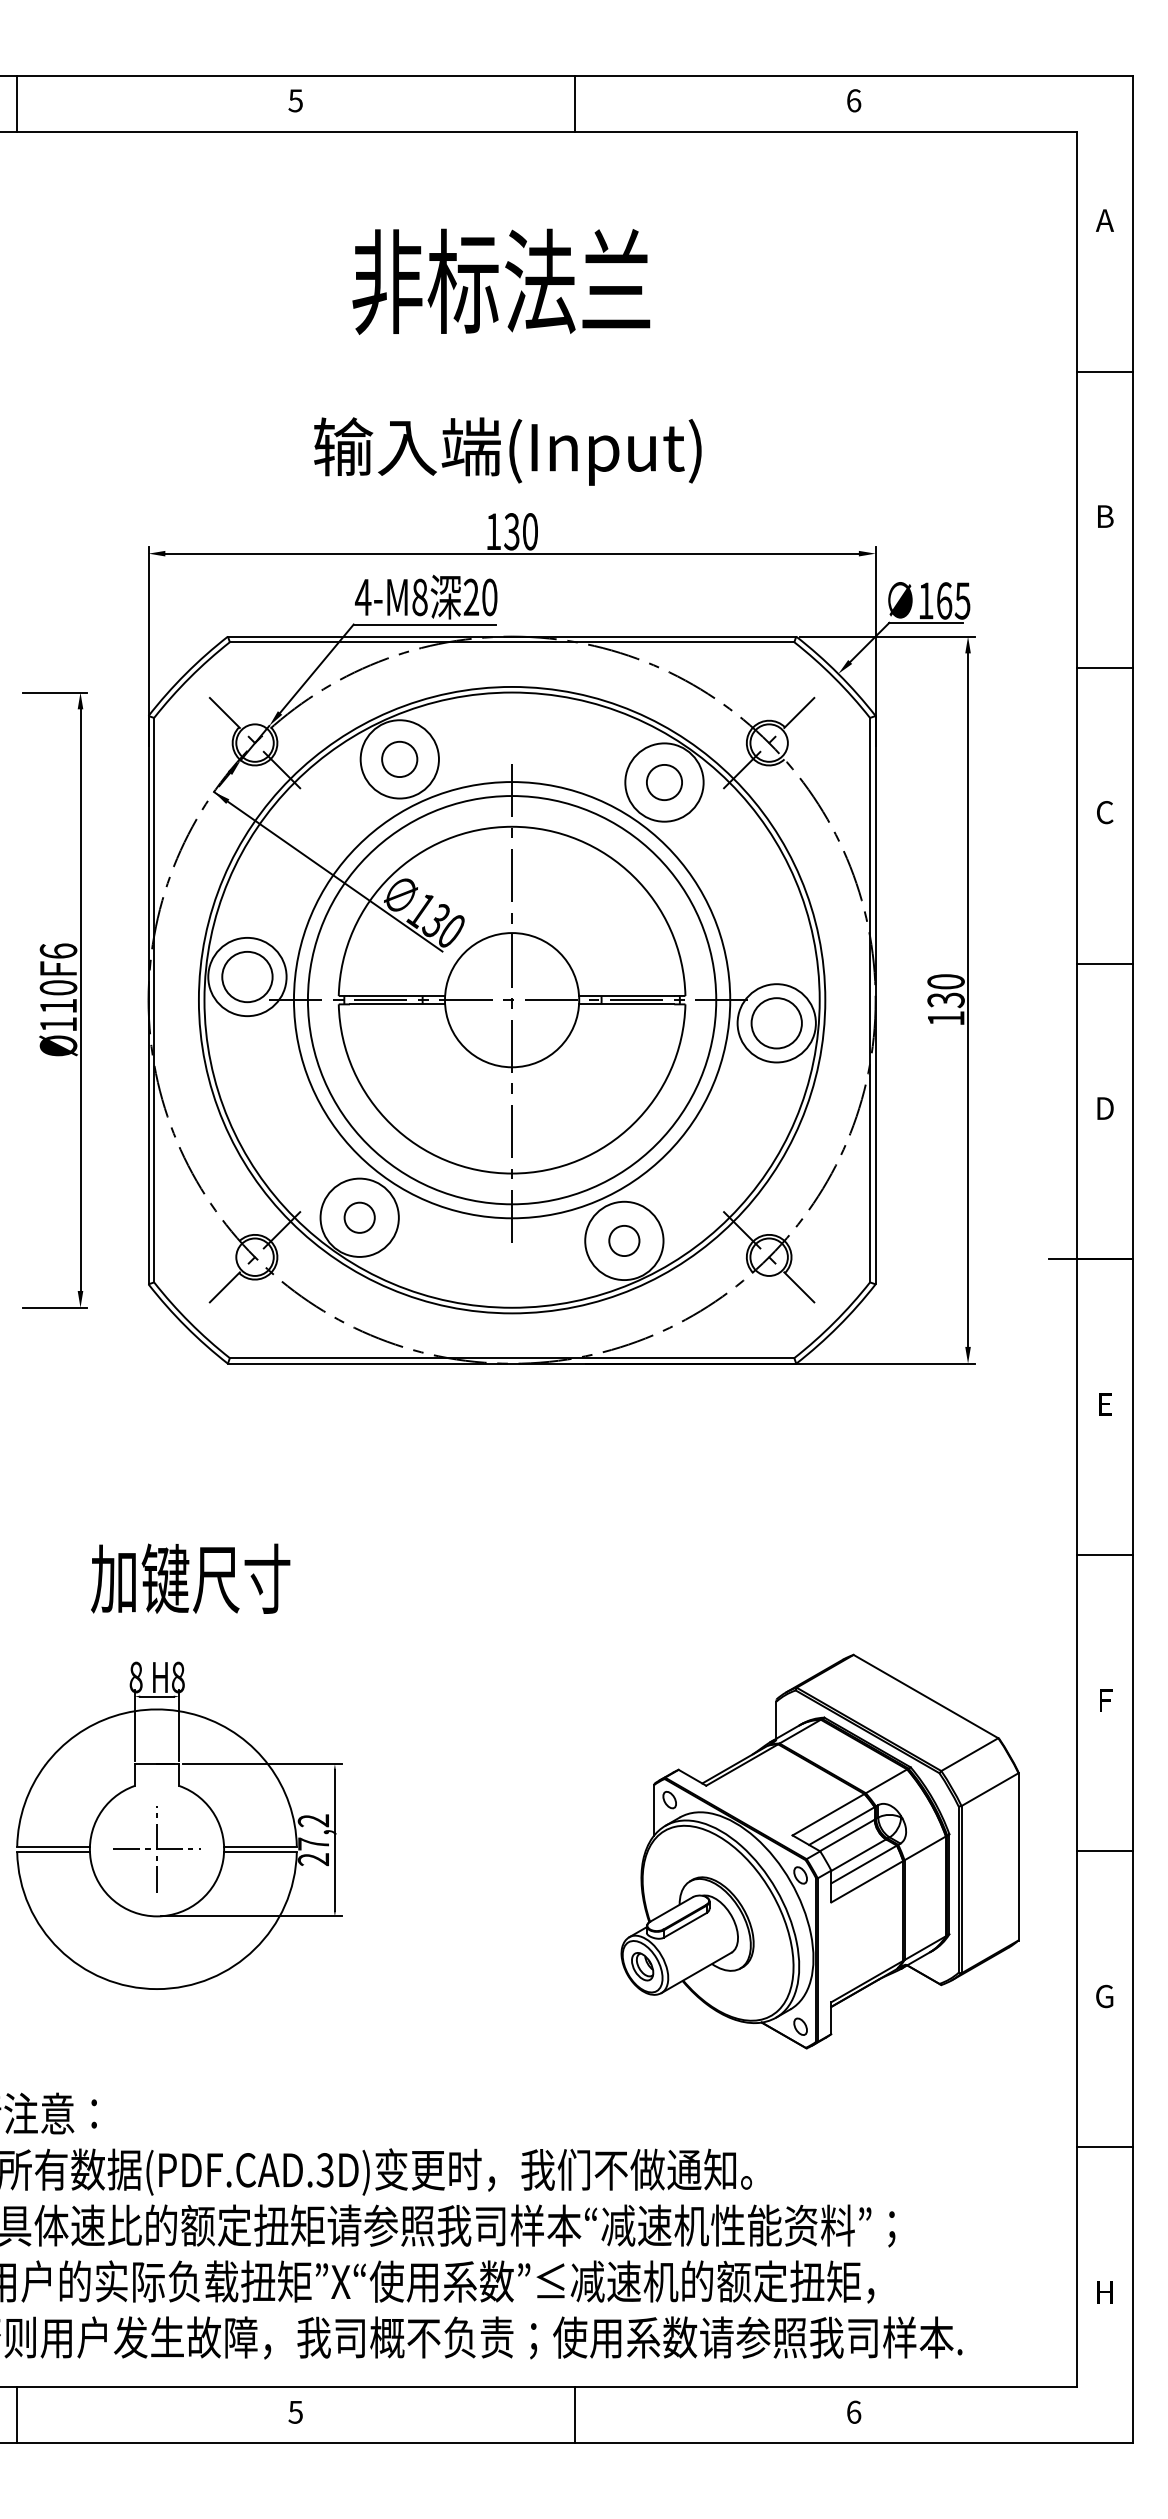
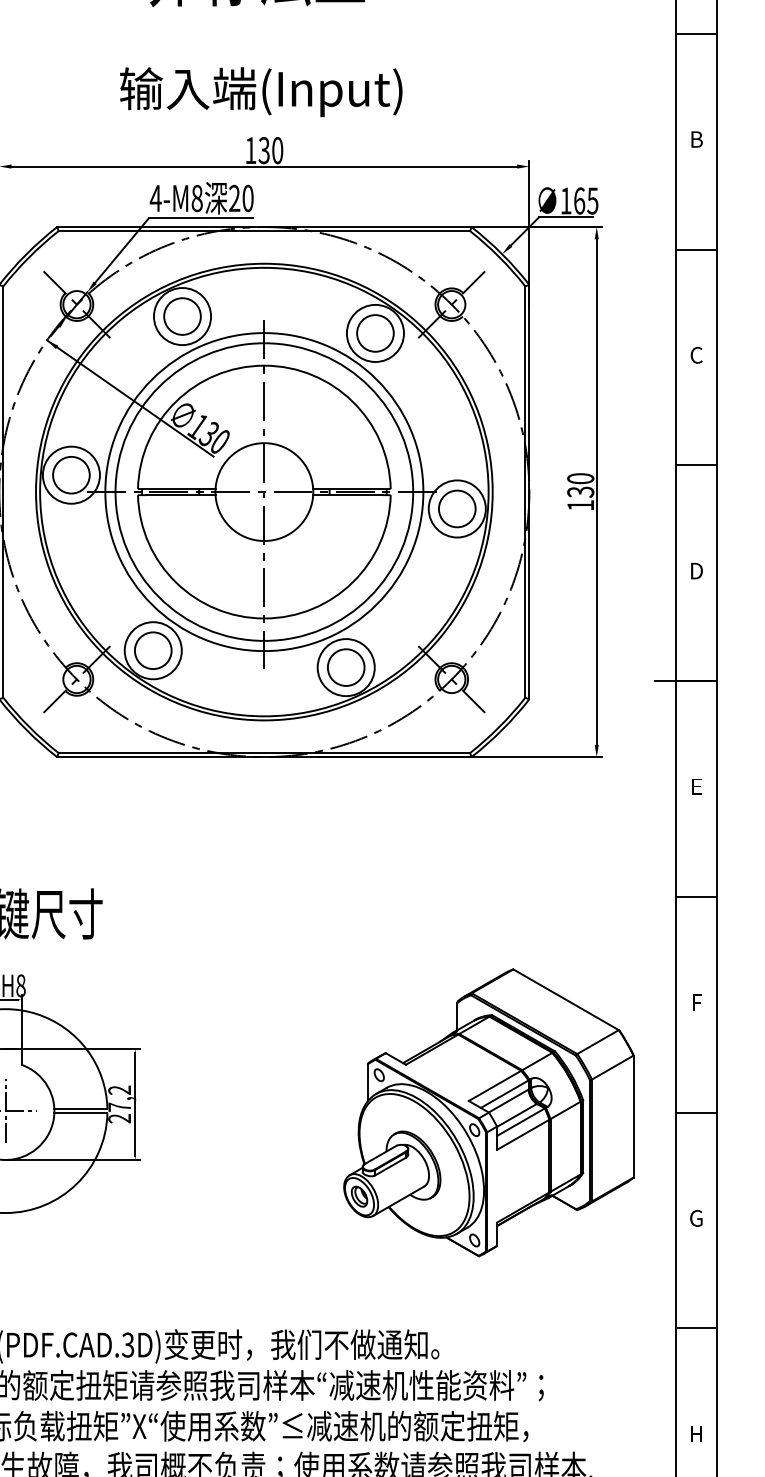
circle: (399, 759) -> (182, 316), size x1.43
circle: (664, 782) -> (375, 333), size x1.43
circle: (359, 1217) -> (153, 650), size x1.67
circle: (624, 1240) -> (346, 667), size x1.67

